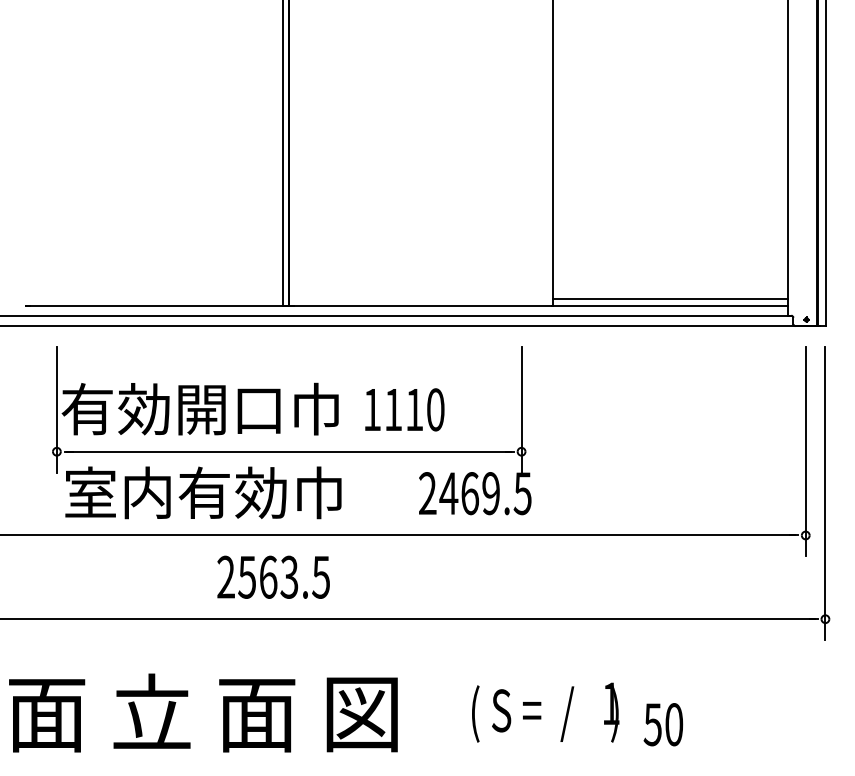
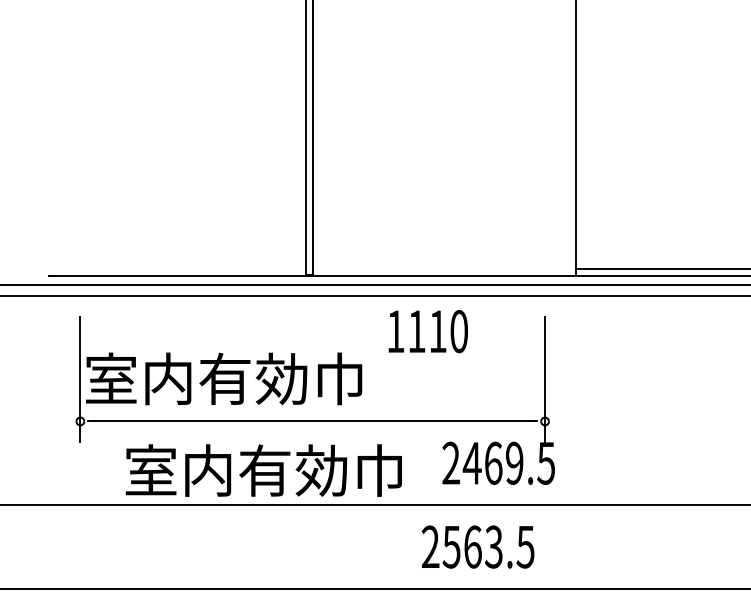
text: (172, 408) -> (195, 378), 有効開口巾 -> 室内有効巾
text: (404, 409) -> (427, 331), moved
text: (203, 492) -> (263, 470), moved
text: (273, 576) -> (477, 546), moved

